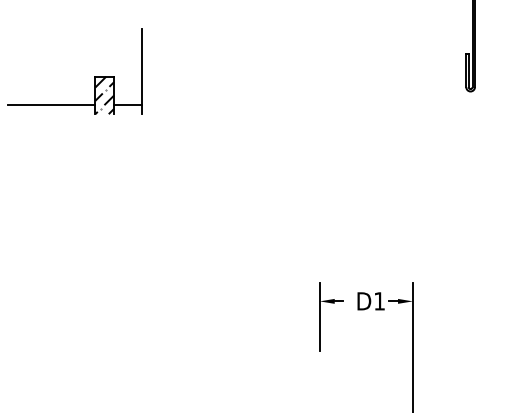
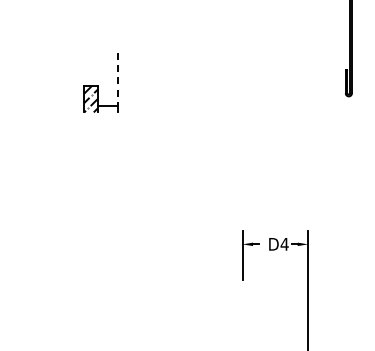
line: (142, 67) -> (117, 79), solid -> dashed
line: (51, 104) -> (53, 105), removed
text: (379, 301) -> (284, 244), D1 -> D4

